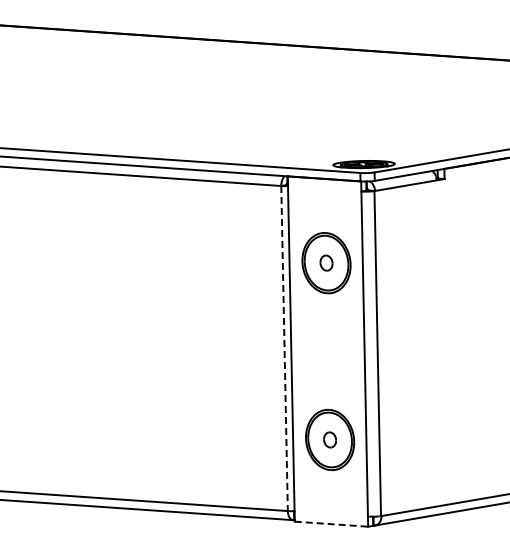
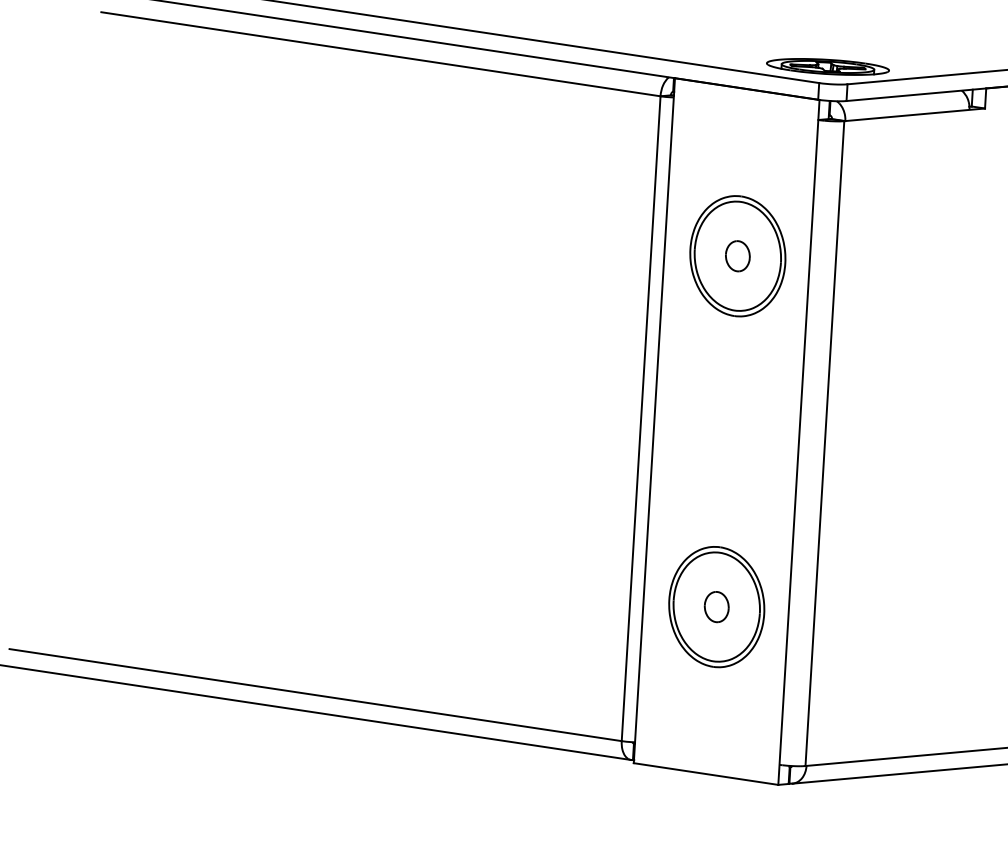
line: (284, 348) -> (641, 418), dashed -> solid
line: (331, 524) -> (706, 774), dashed -> solid

